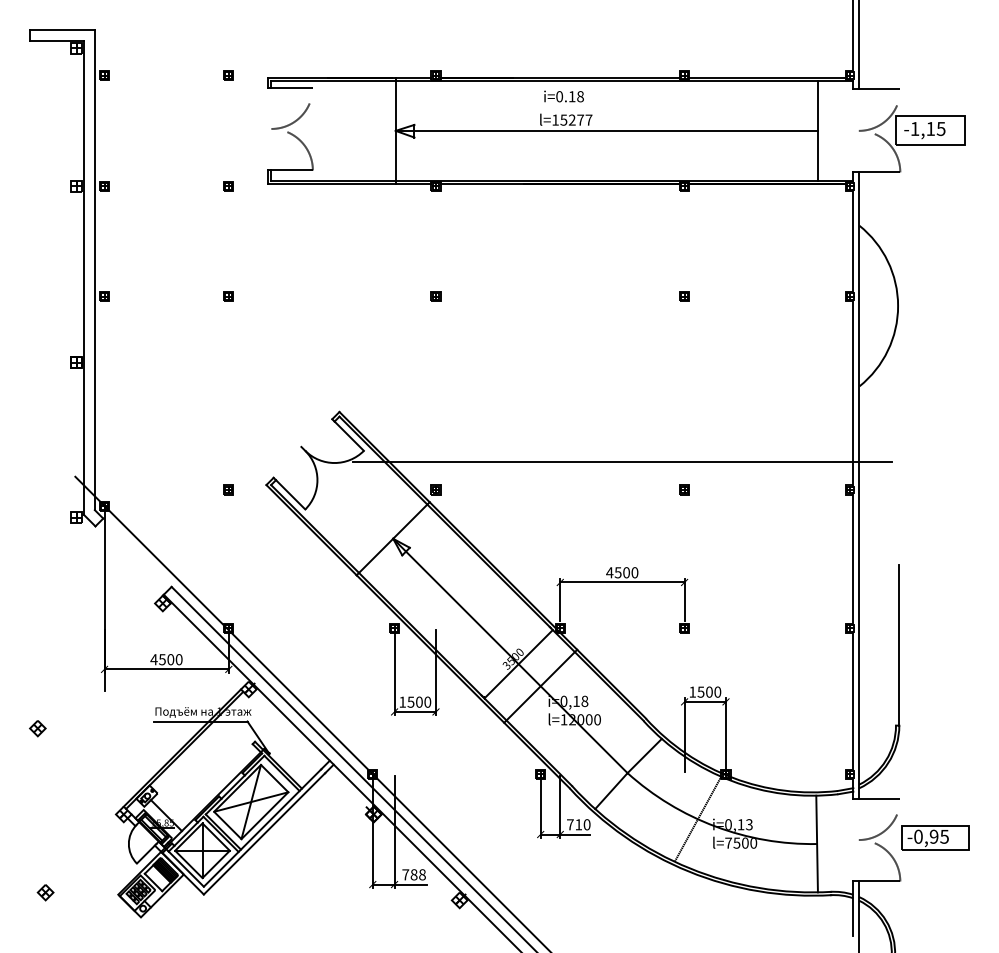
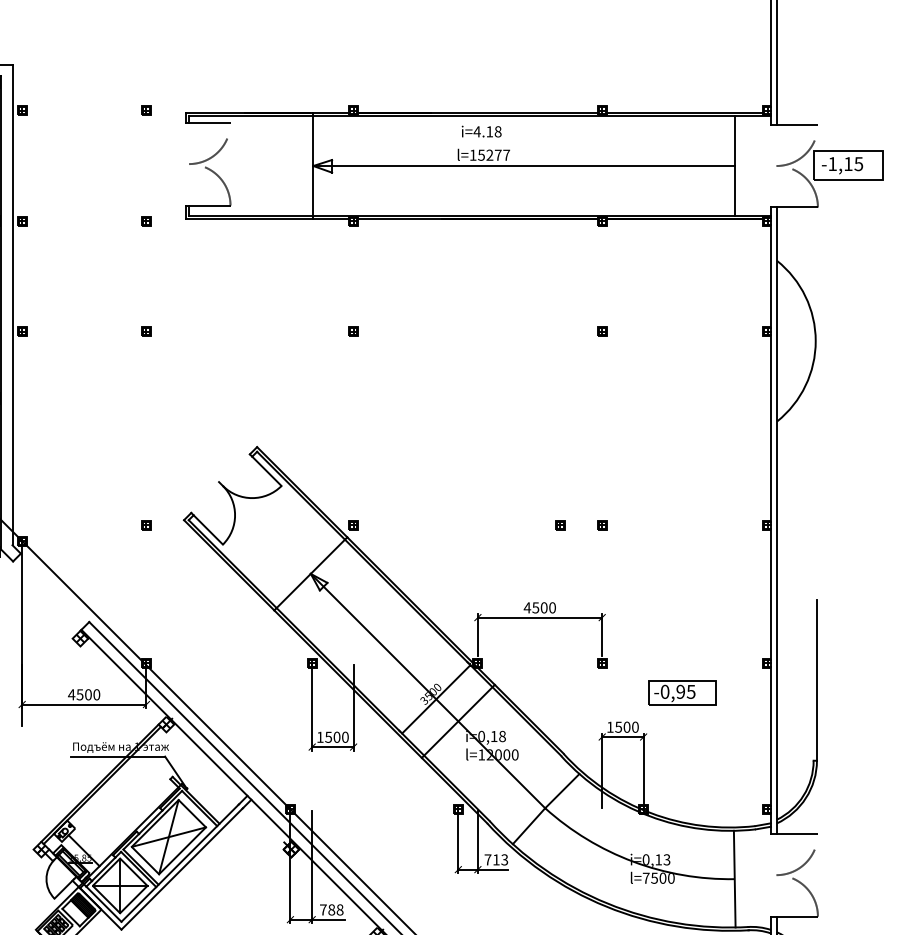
text: (559, 96) -> (477, 131), i=0.18 -> i=4.18
line: (622, 462) -> (540, 497), removed
part: (642, 489) -> (560, 524), added
line: (697, 818) -> (615, 853), removed
text: (586, 824) -> (504, 859), 710 -> 713
part: (935, 837) -> (682, 692), moved

